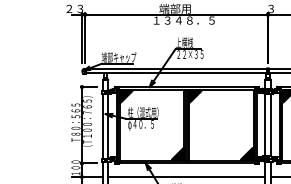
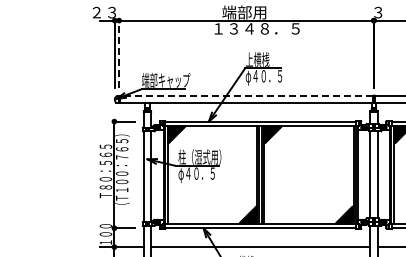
line: (85, 38) -> (119, 53), solid -> dashed
text: (189, 55) -> (264, 77), ２２×３５ -> φ４０．５
line: (175, 69) -> (245, 96), solid -> dashed

